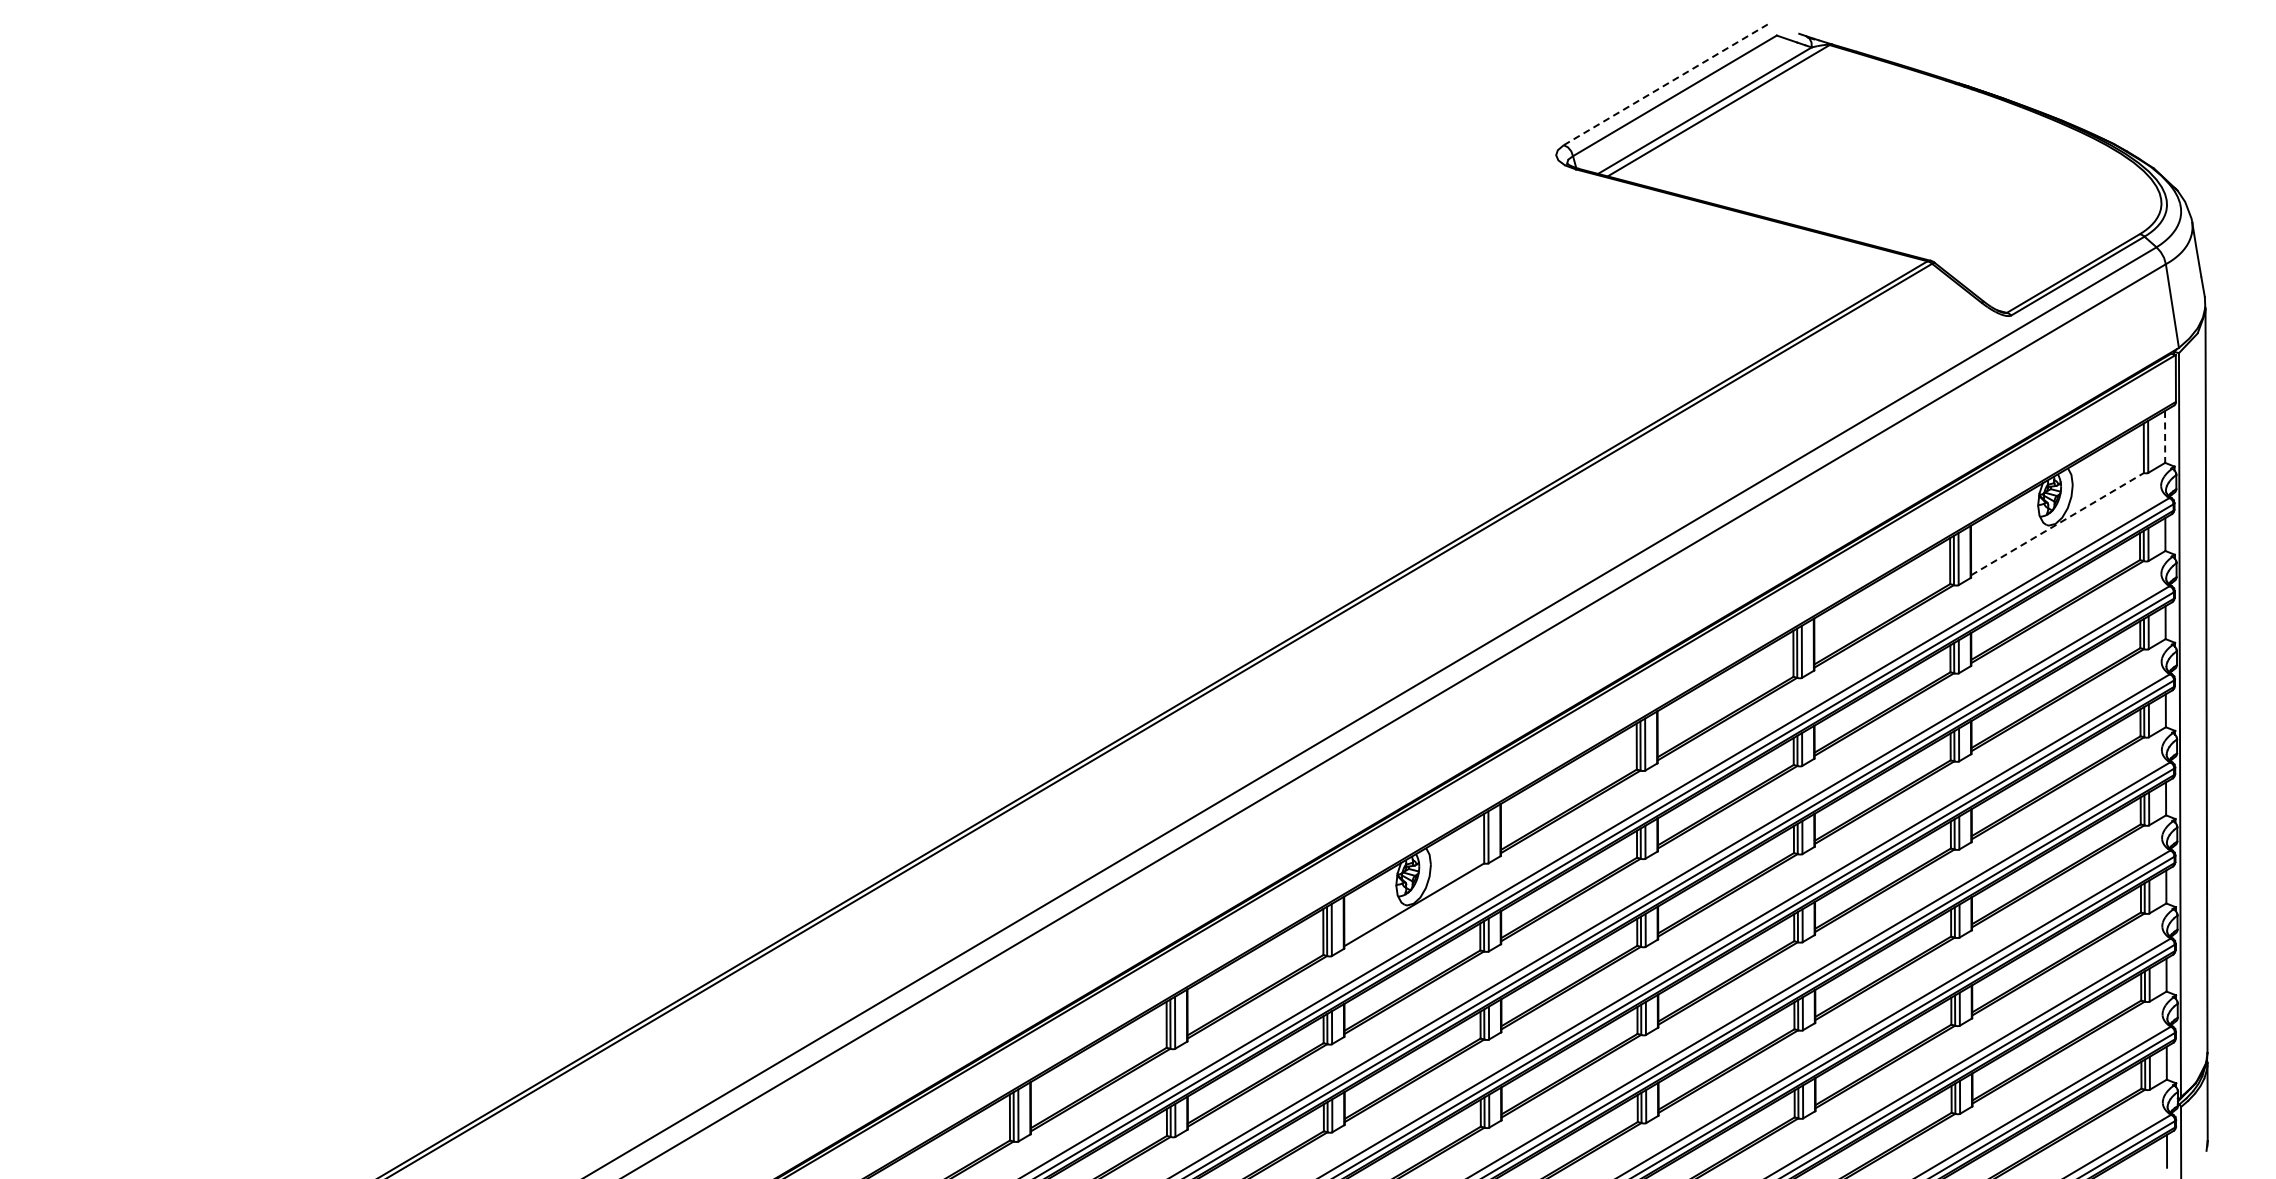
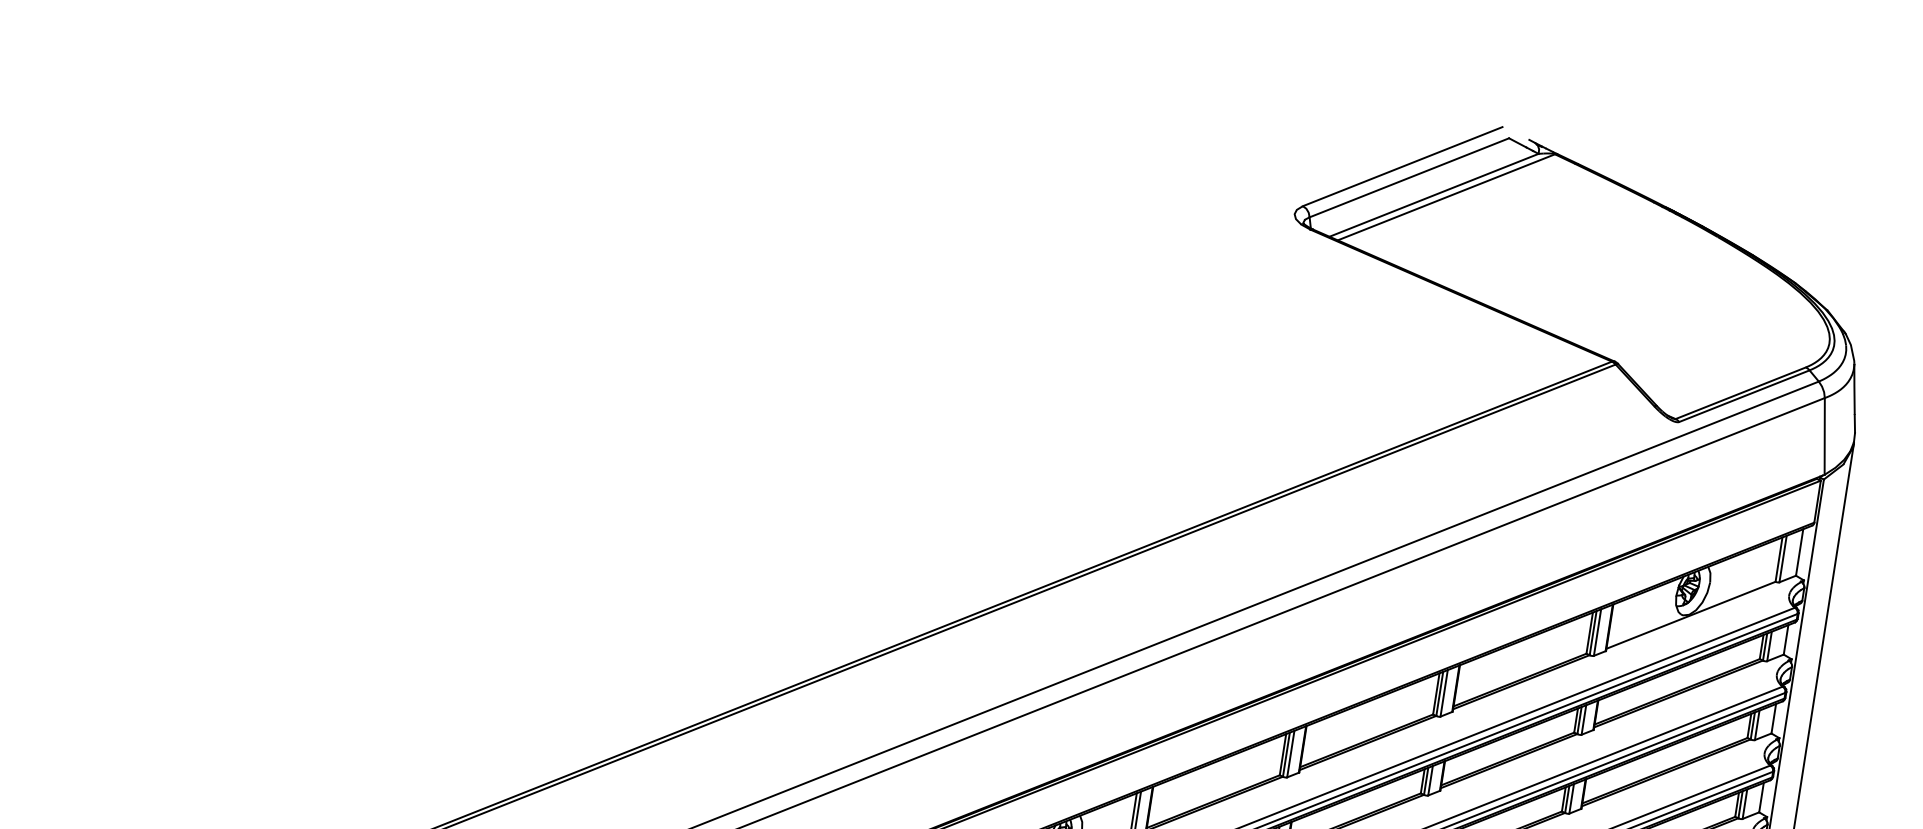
line: (1665, 84) -> (1402, 166), dashed -> solid
line: (2165, 436) -> (1800, 552), dashed -> solid
line: (2057, 523) -> (1691, 614), dashed -> solid

